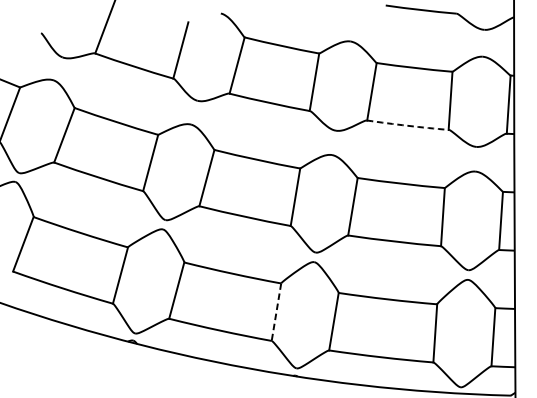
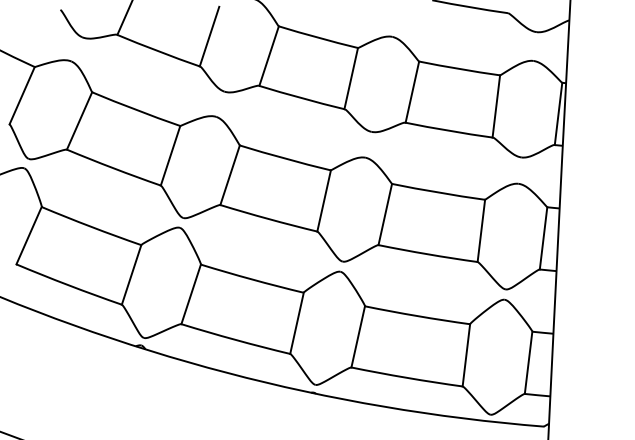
arc: (408, 125) -> (449, 130), dashed -> solid
line: (275, 312) -> (296, 323), dashed -> solid

